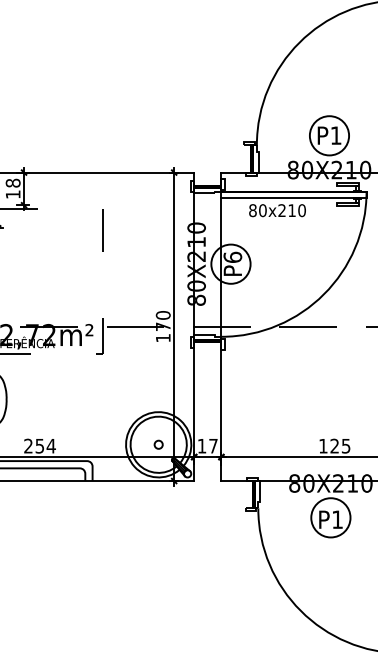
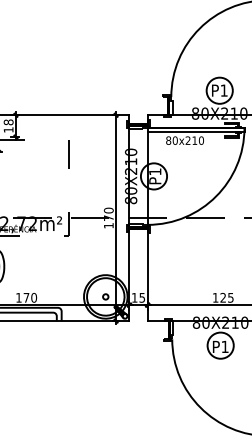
text: (233, 256) -> (155, 171), P6 -> P1
text: (39, 445) -> (26, 297), 254 -> 170
text: (213, 445) -> (142, 297), 17 -> 15

